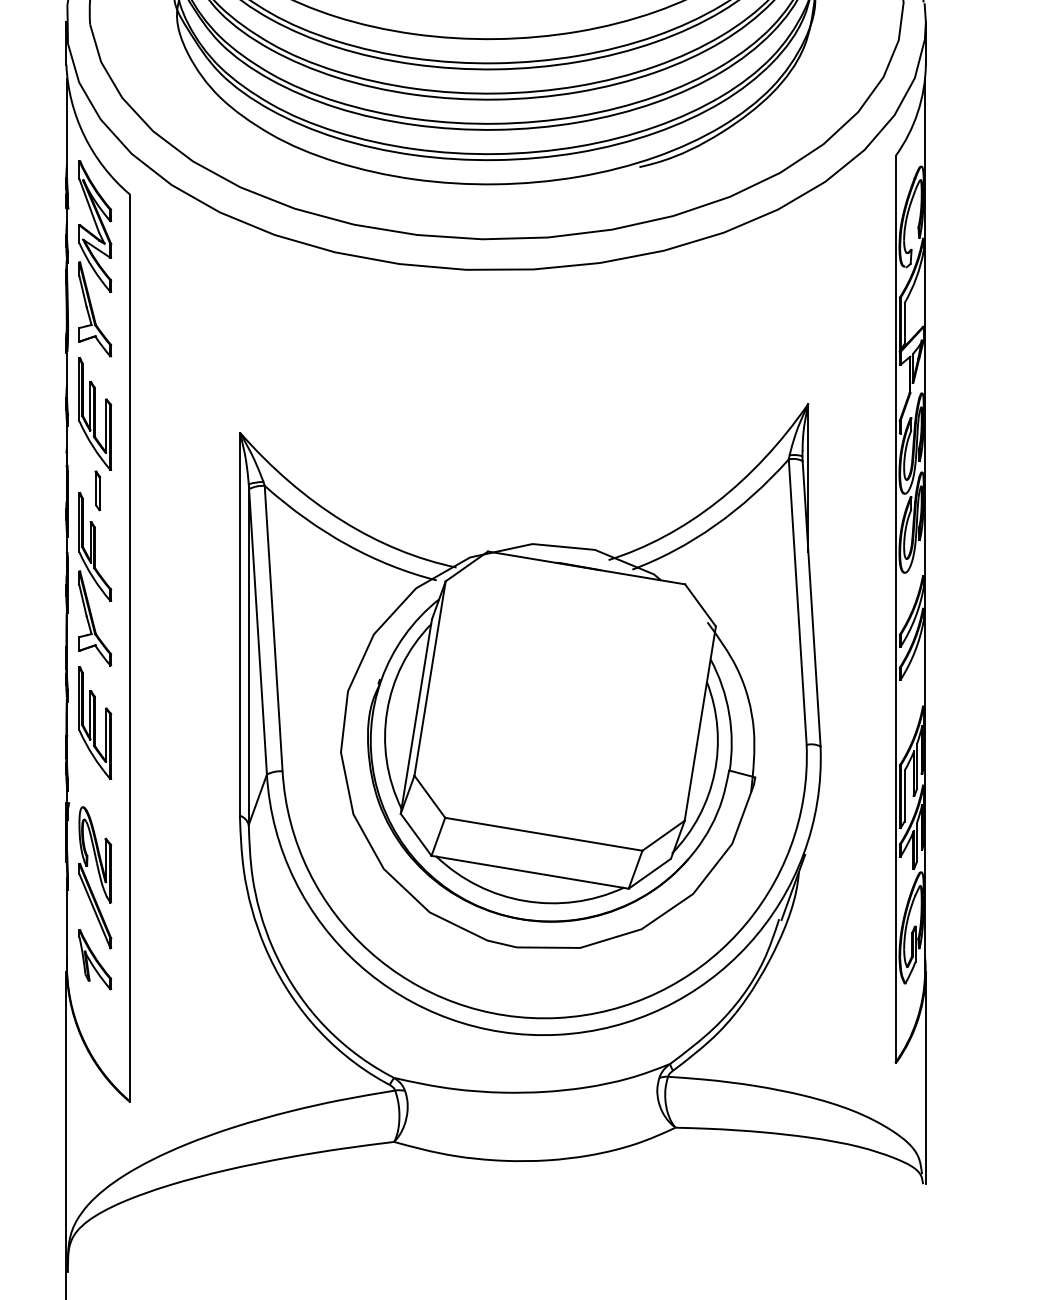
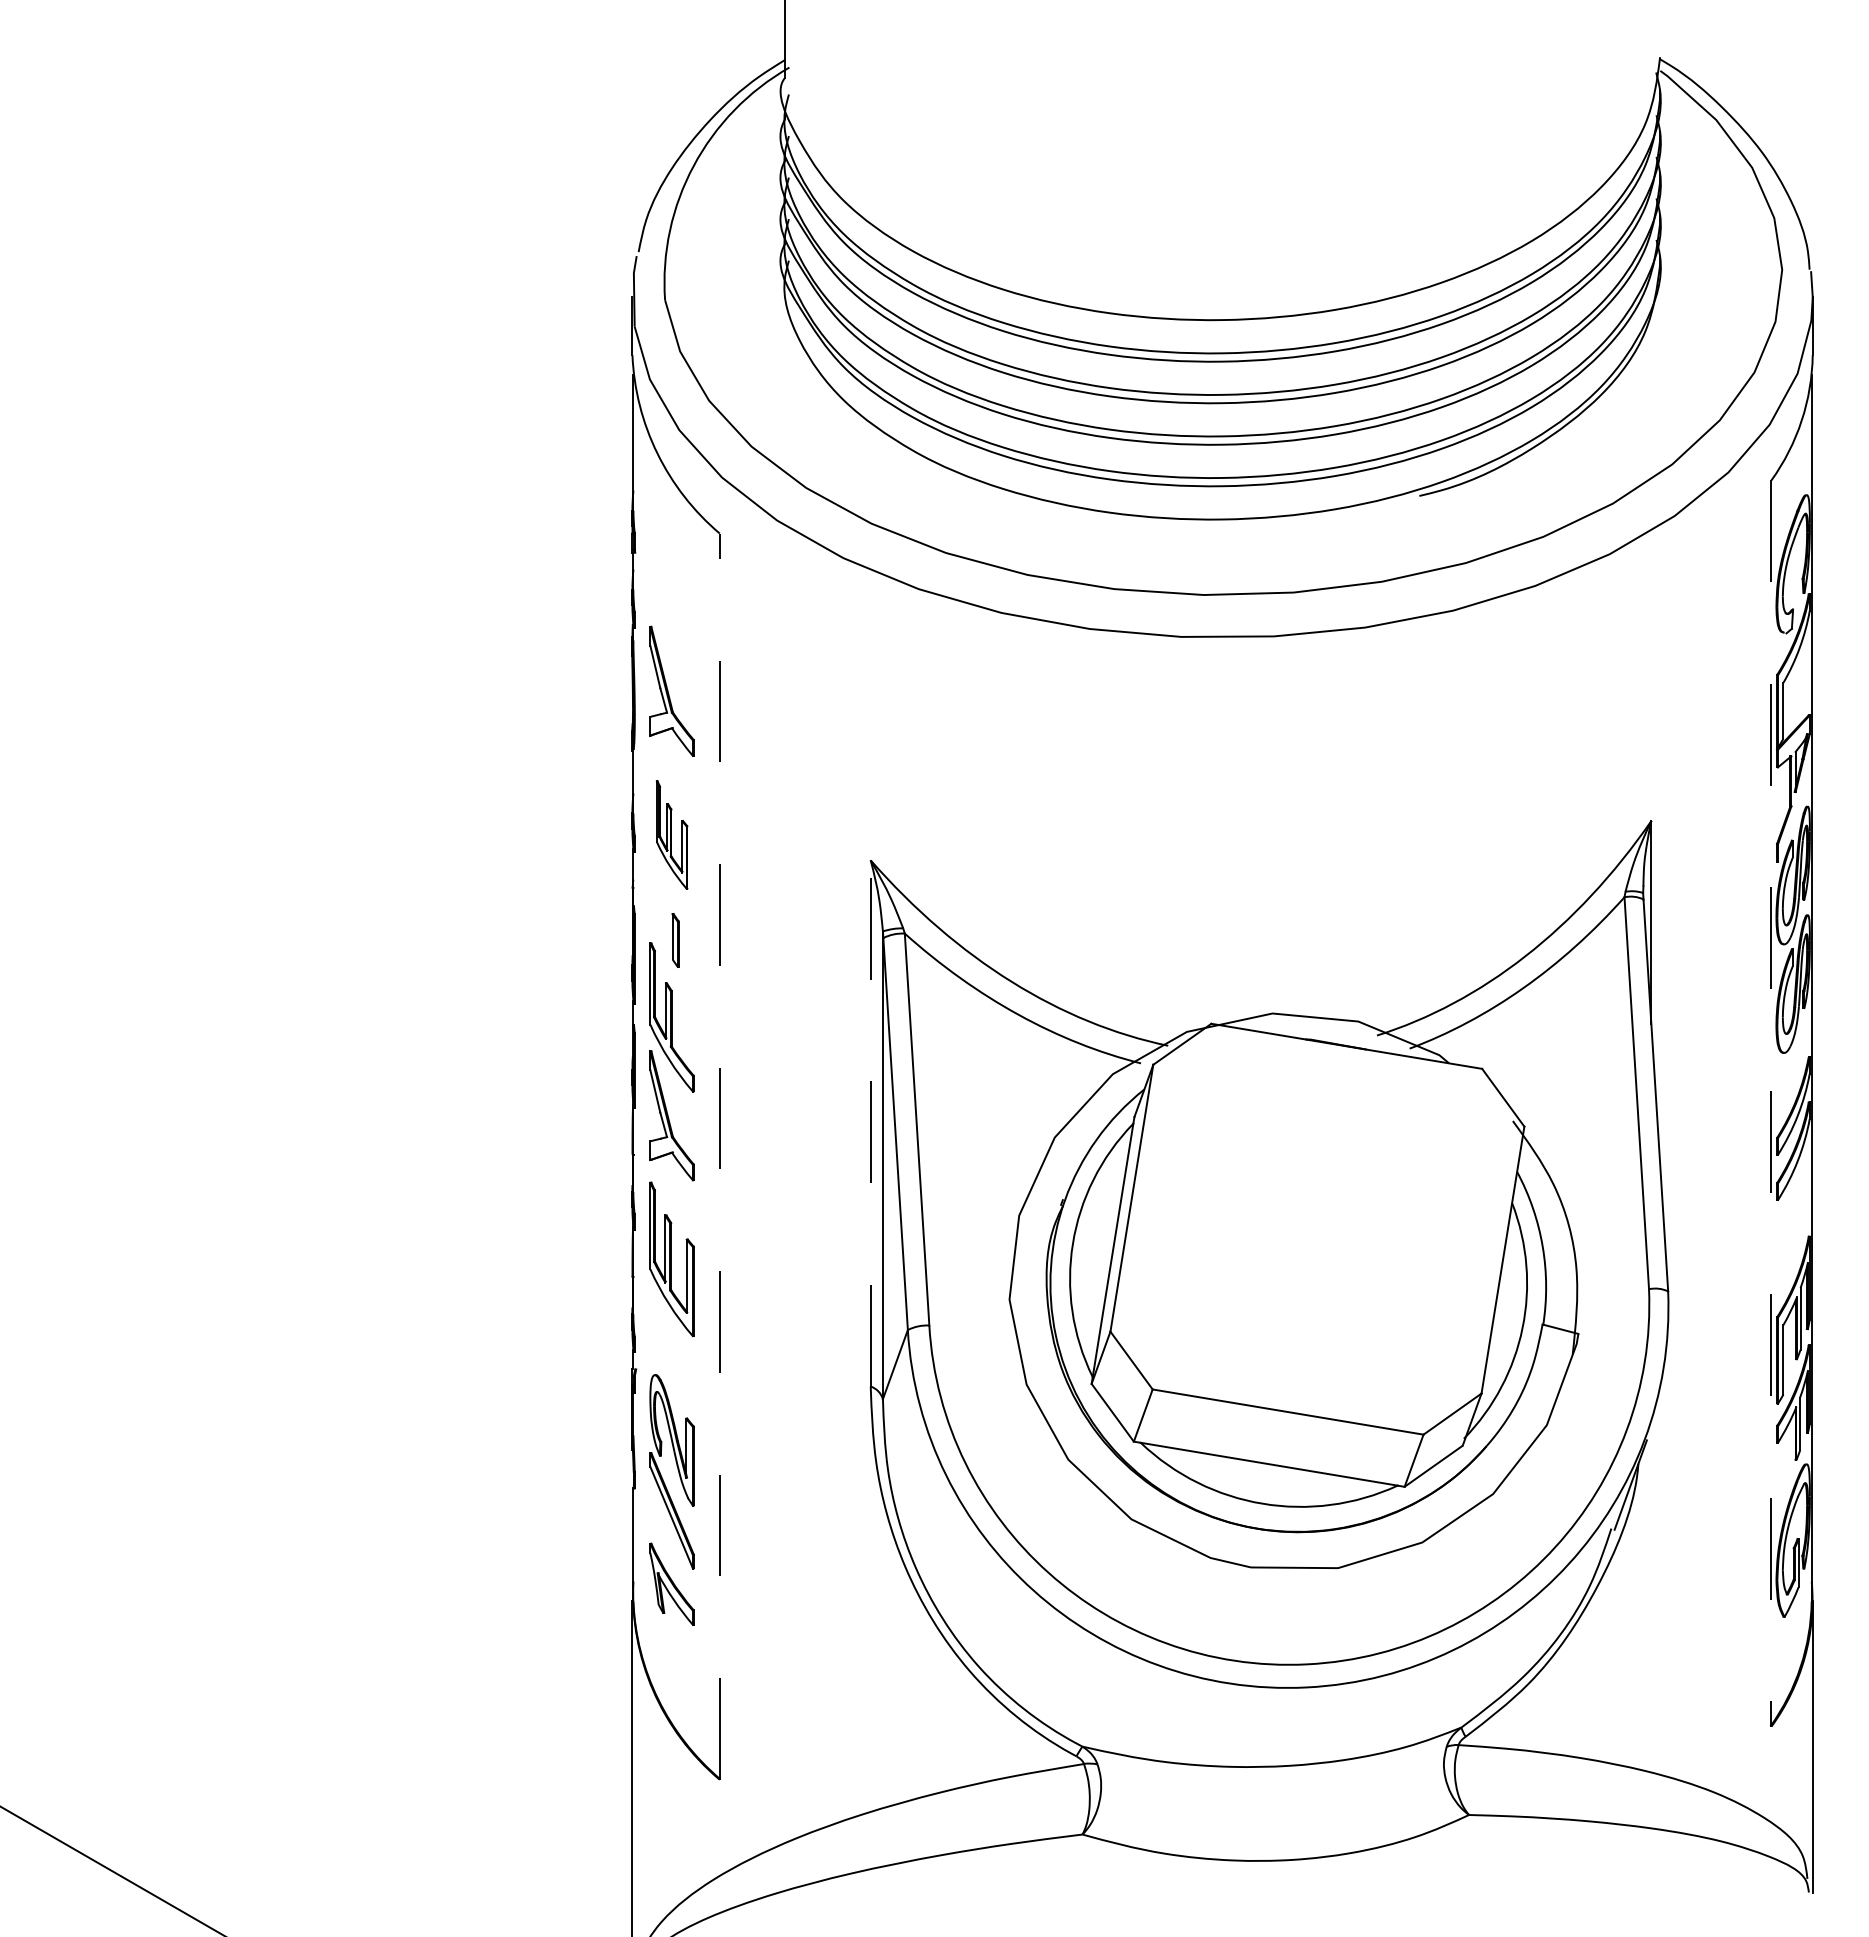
part: (94, 226) -> (671, 577), removed
part: (94, 413) -> (671, 834), size x0.7
line: (895, 610) -> (1771, 1104), solid -> dashed
line: (239, 623) -> (870, 1122), solid -> dashed
line: (129, 648) -> (719, 1156), solid -> dashed

